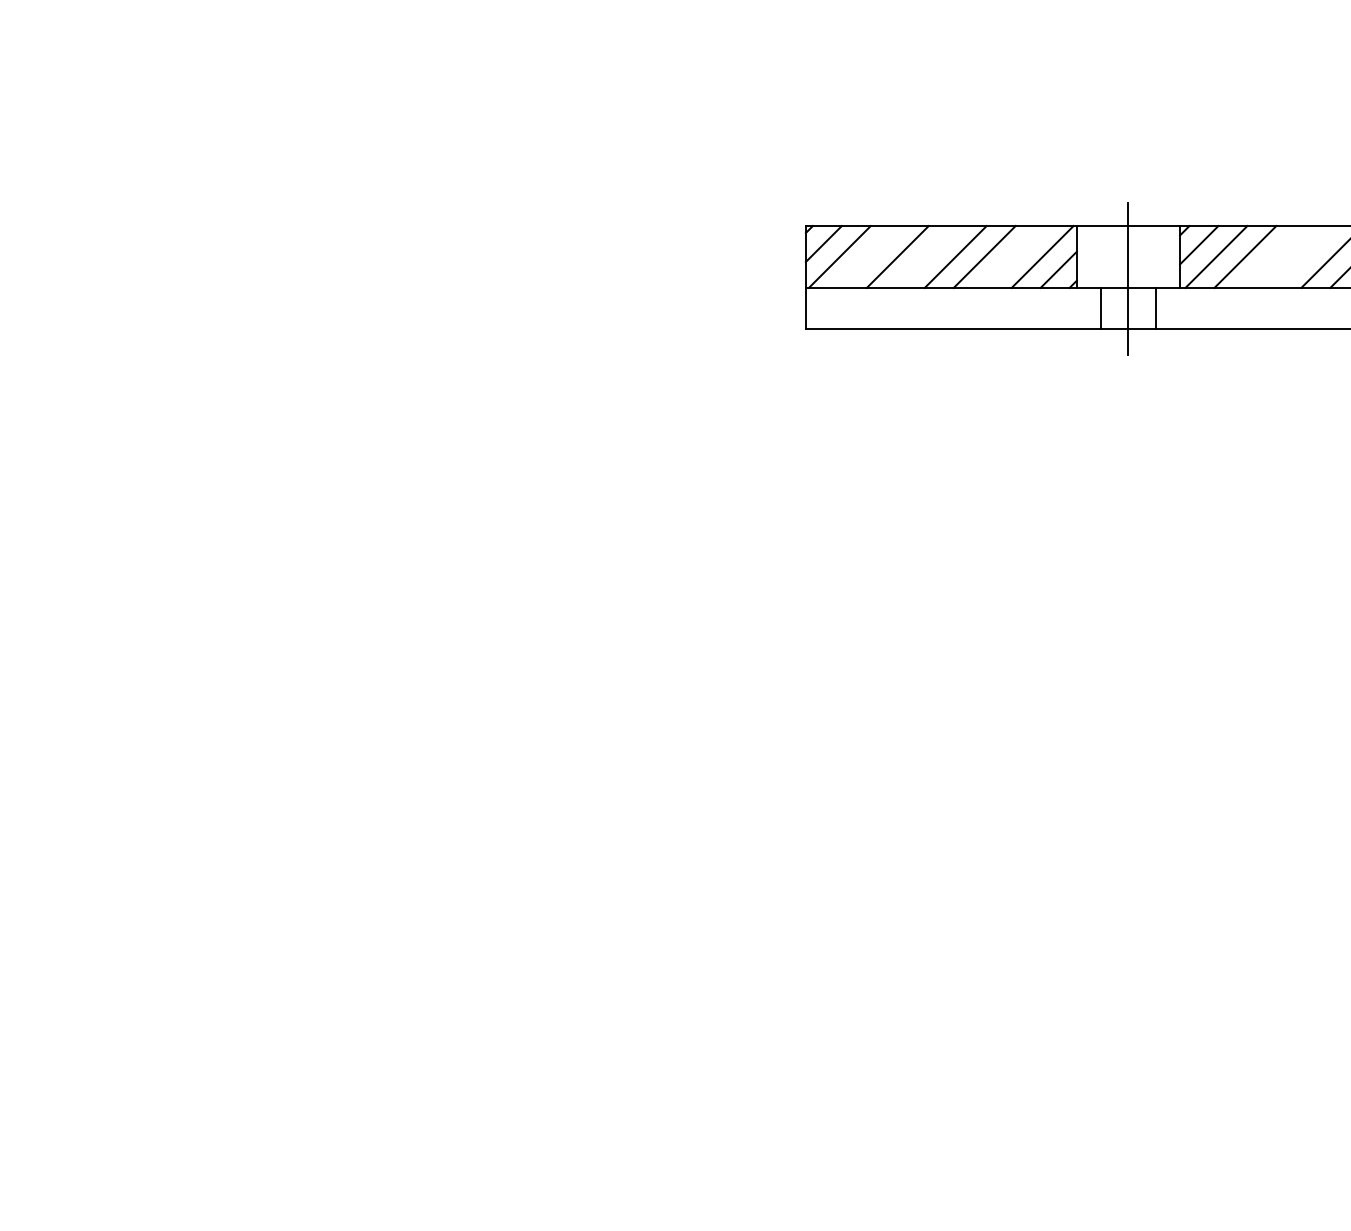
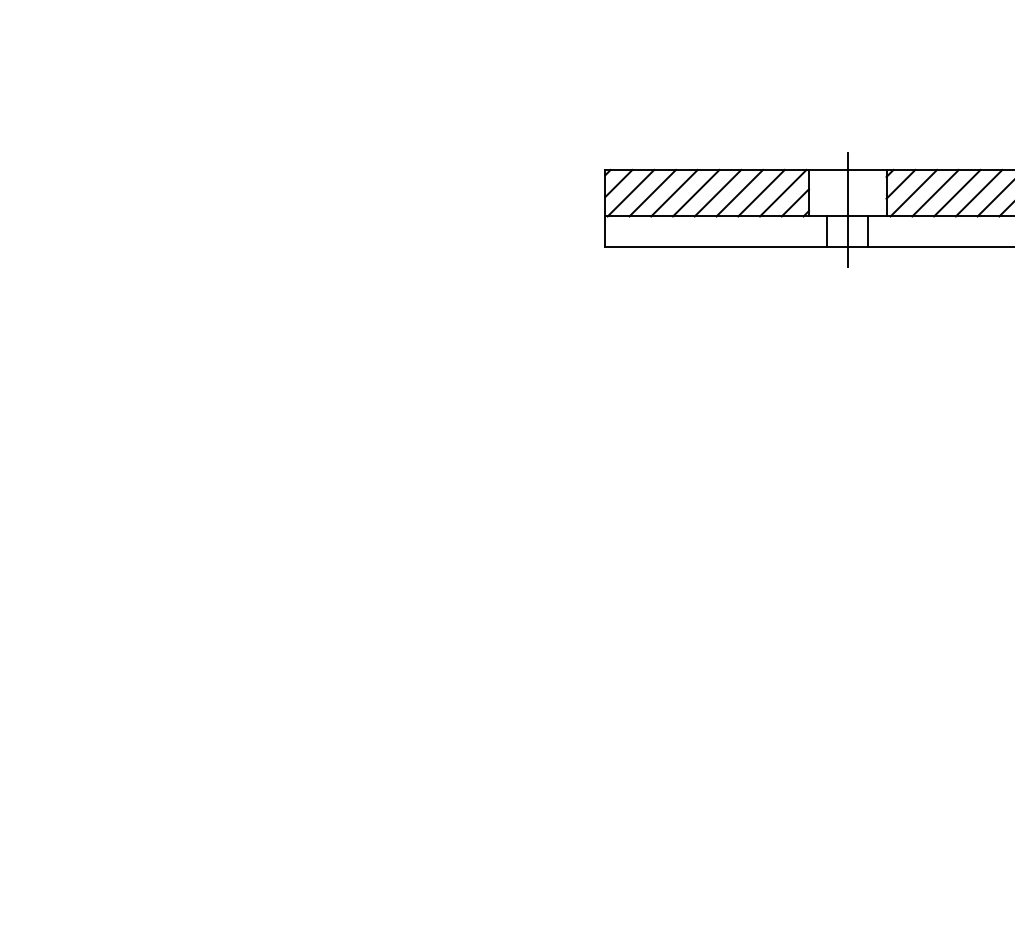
line: (868, 256) -> (652, 192), added
line: (925, 256) -> (695, 192), added
line: (1013, 256) -> (761, 192), added
line: (1274, 256) -> (957, 192), added
line: (1302, 256) -> (978, 192), added

